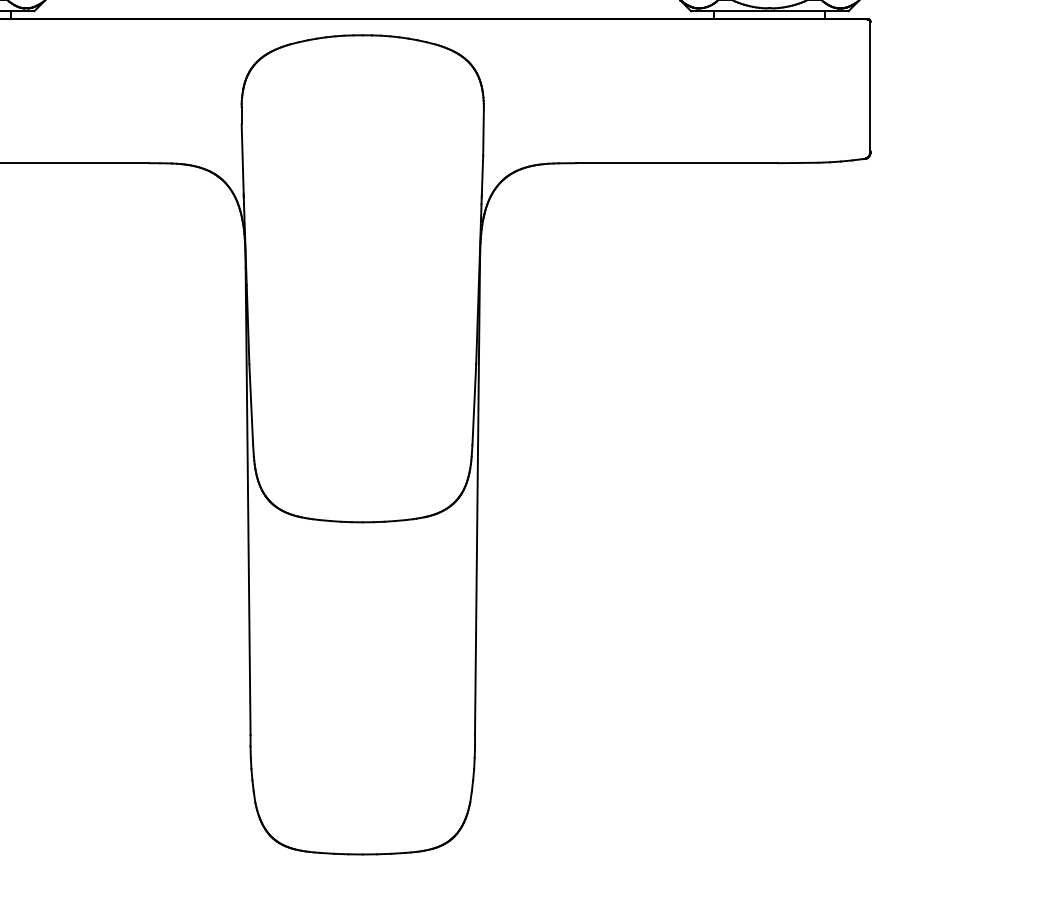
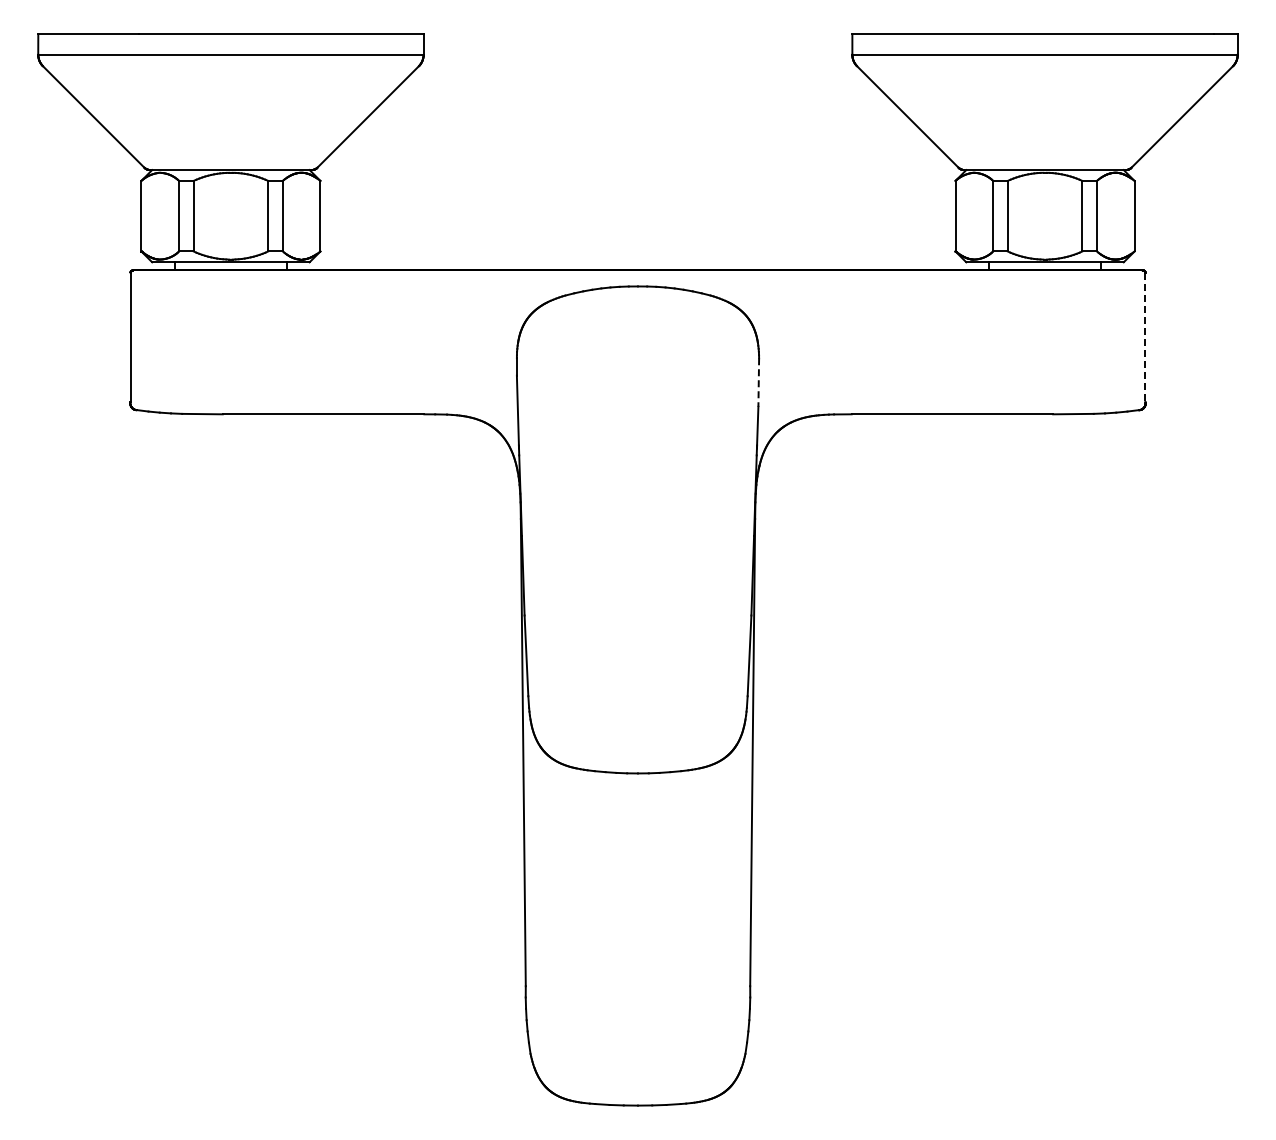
line: (870, 86) -> (1145, 337), solid -> dashed
line: (483, 132) -> (758, 383), solid -> dashed

